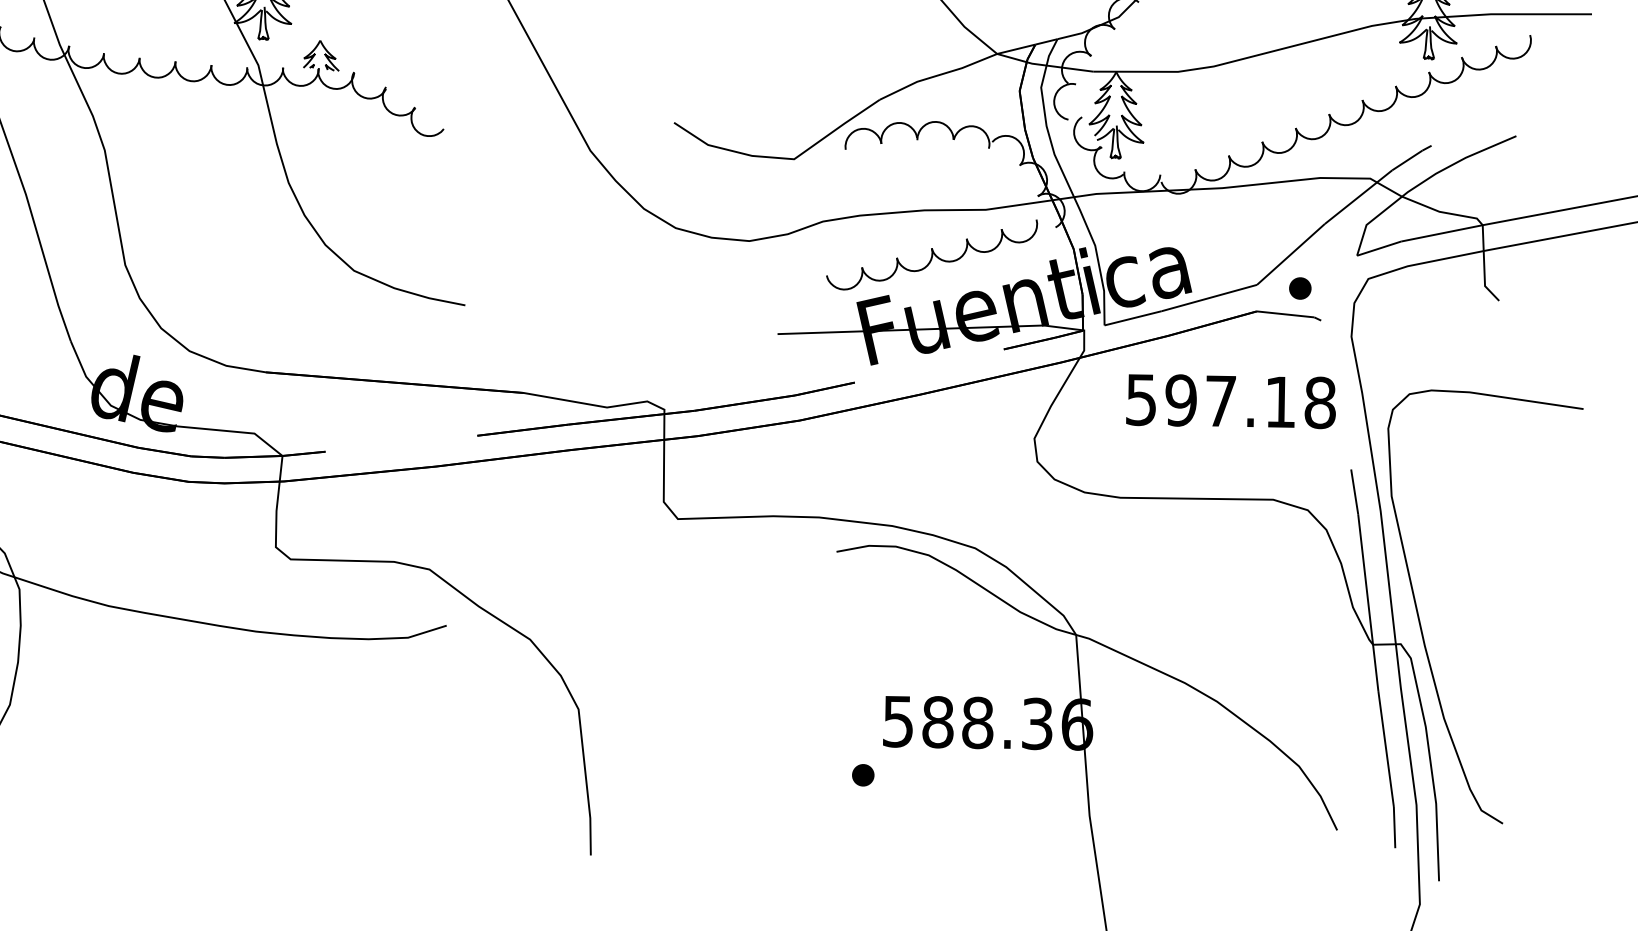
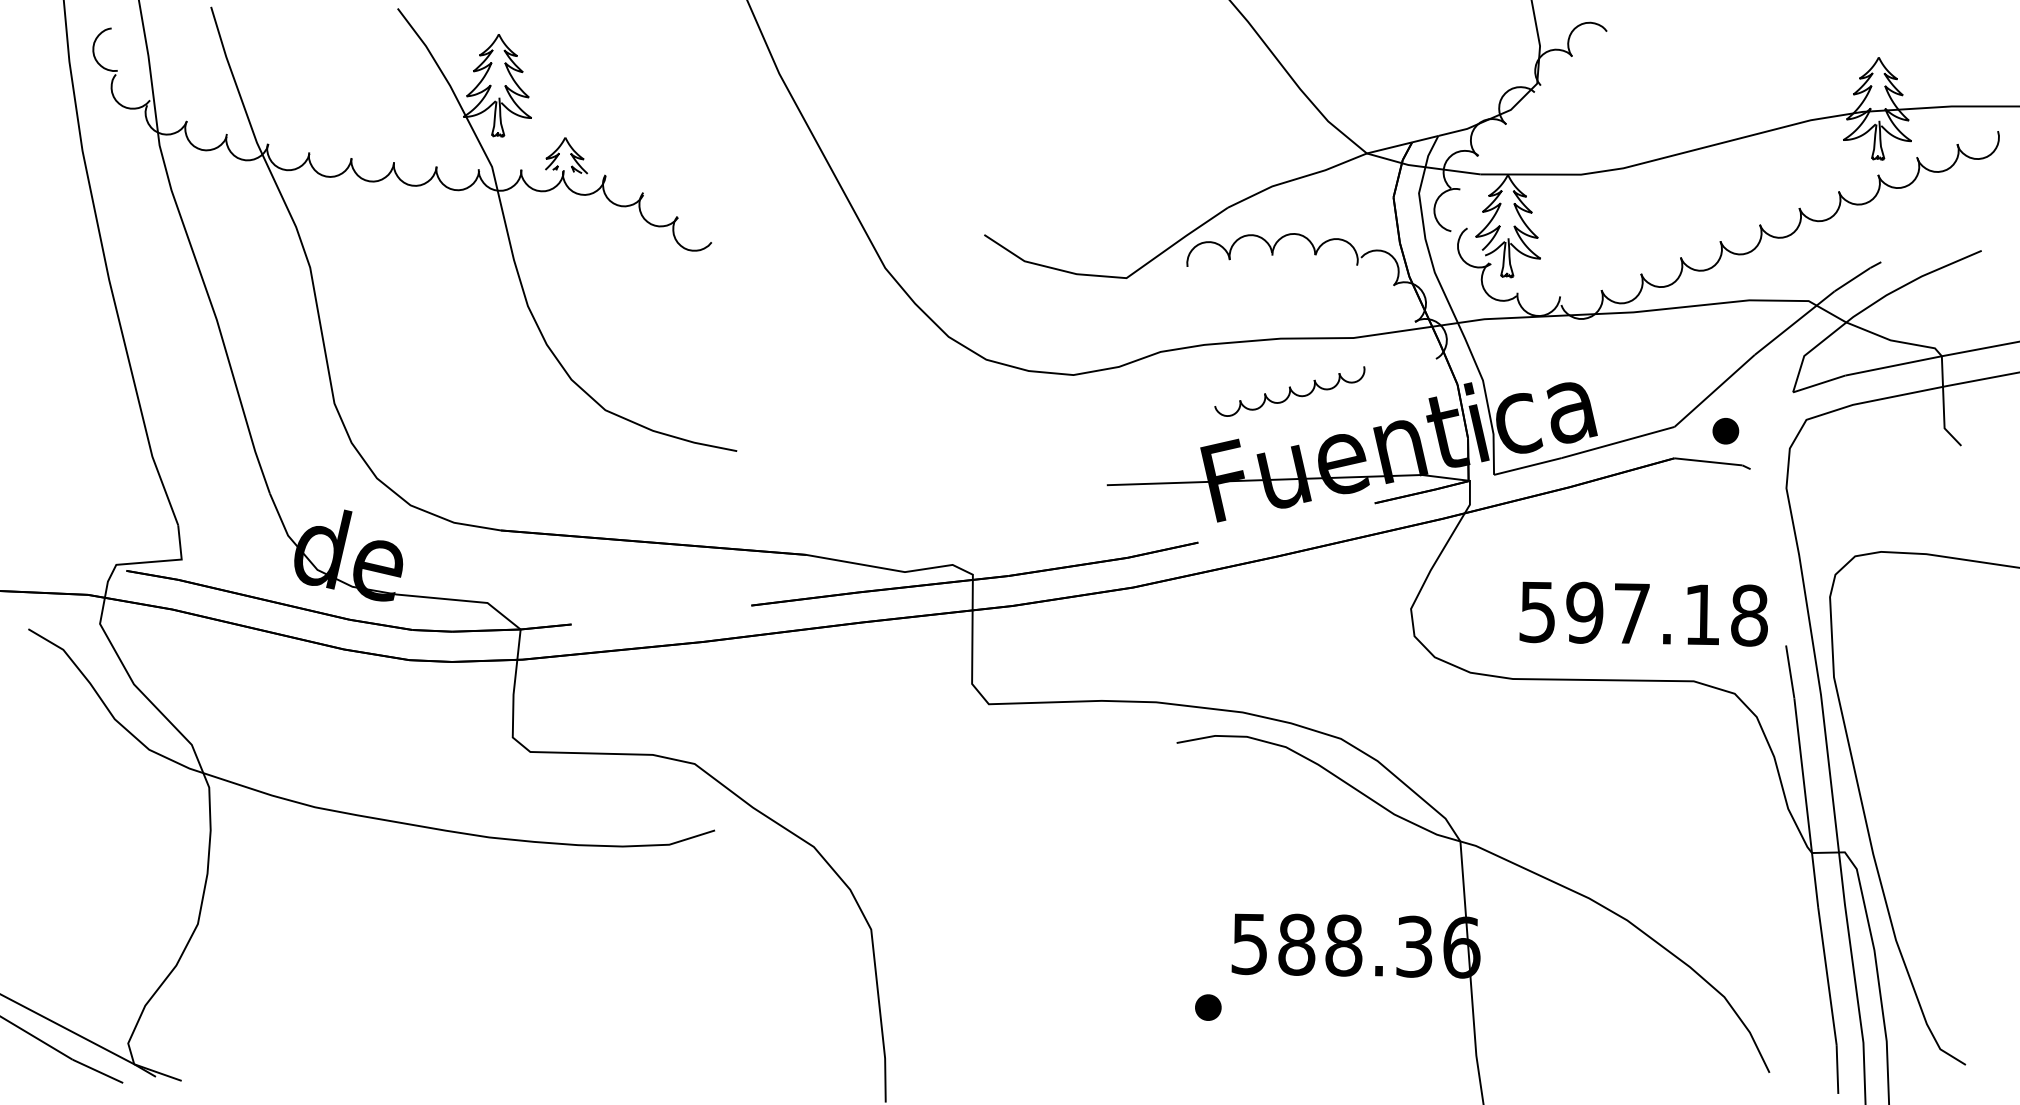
part: (931, 254) -> (1289, 391), size x0.6
text: (1230, 401) -> (1643, 613), moved

